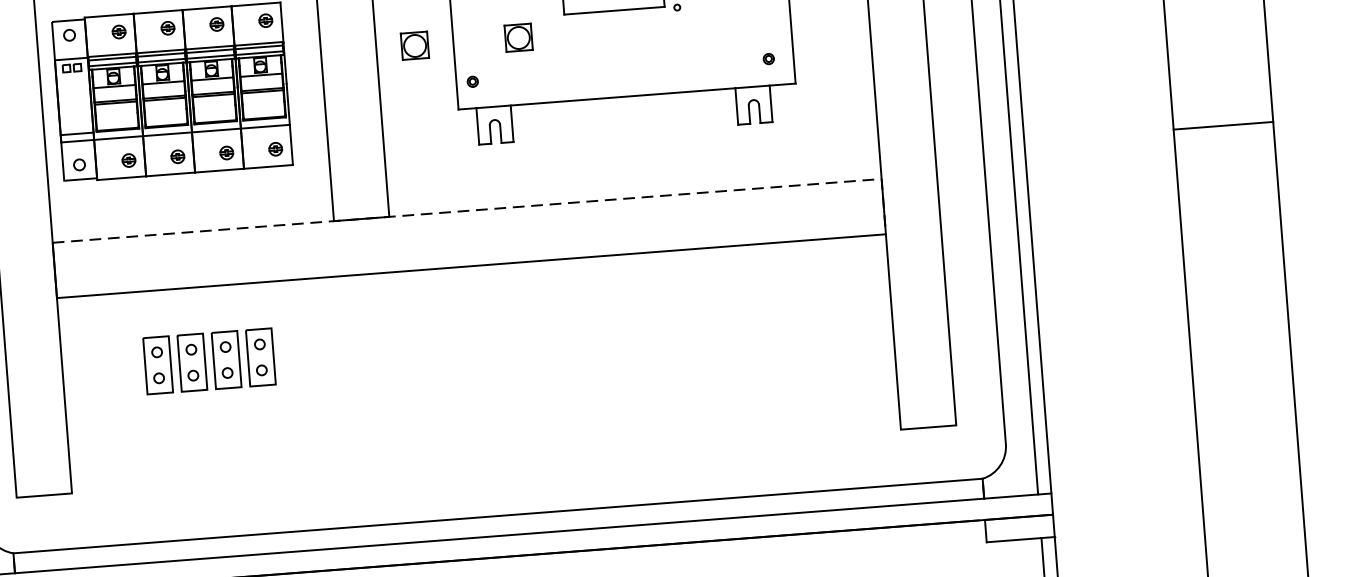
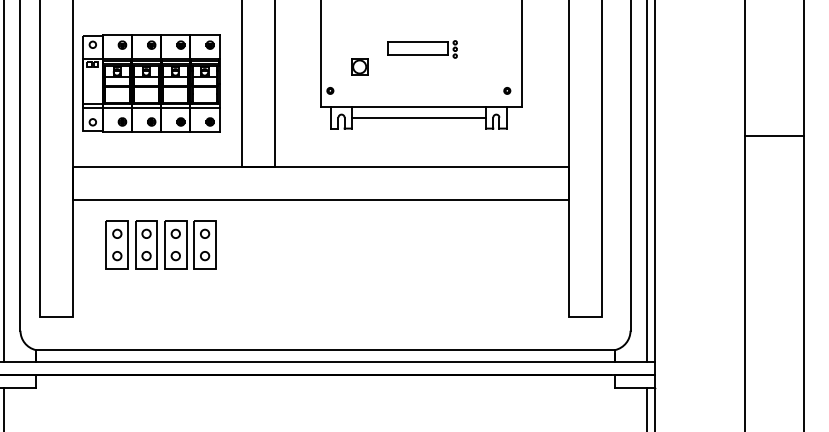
part: (414, 45) -> (297, 66), removed
line: (623, 114) -> (418, 117), added
line: (1223, 126) -> (774, 136), moved
line: (497, 208) -> (339, 167), dashed -> solid
part: (208, 360) -> (160, 244), size x1.43

